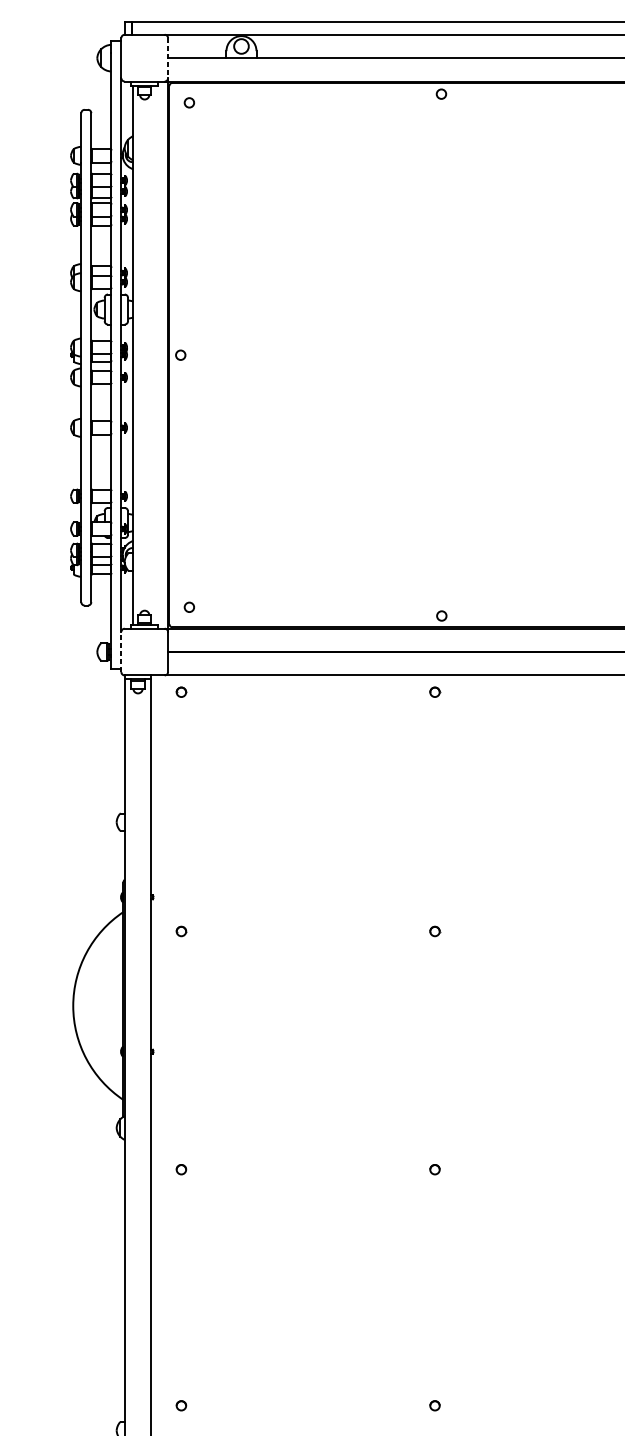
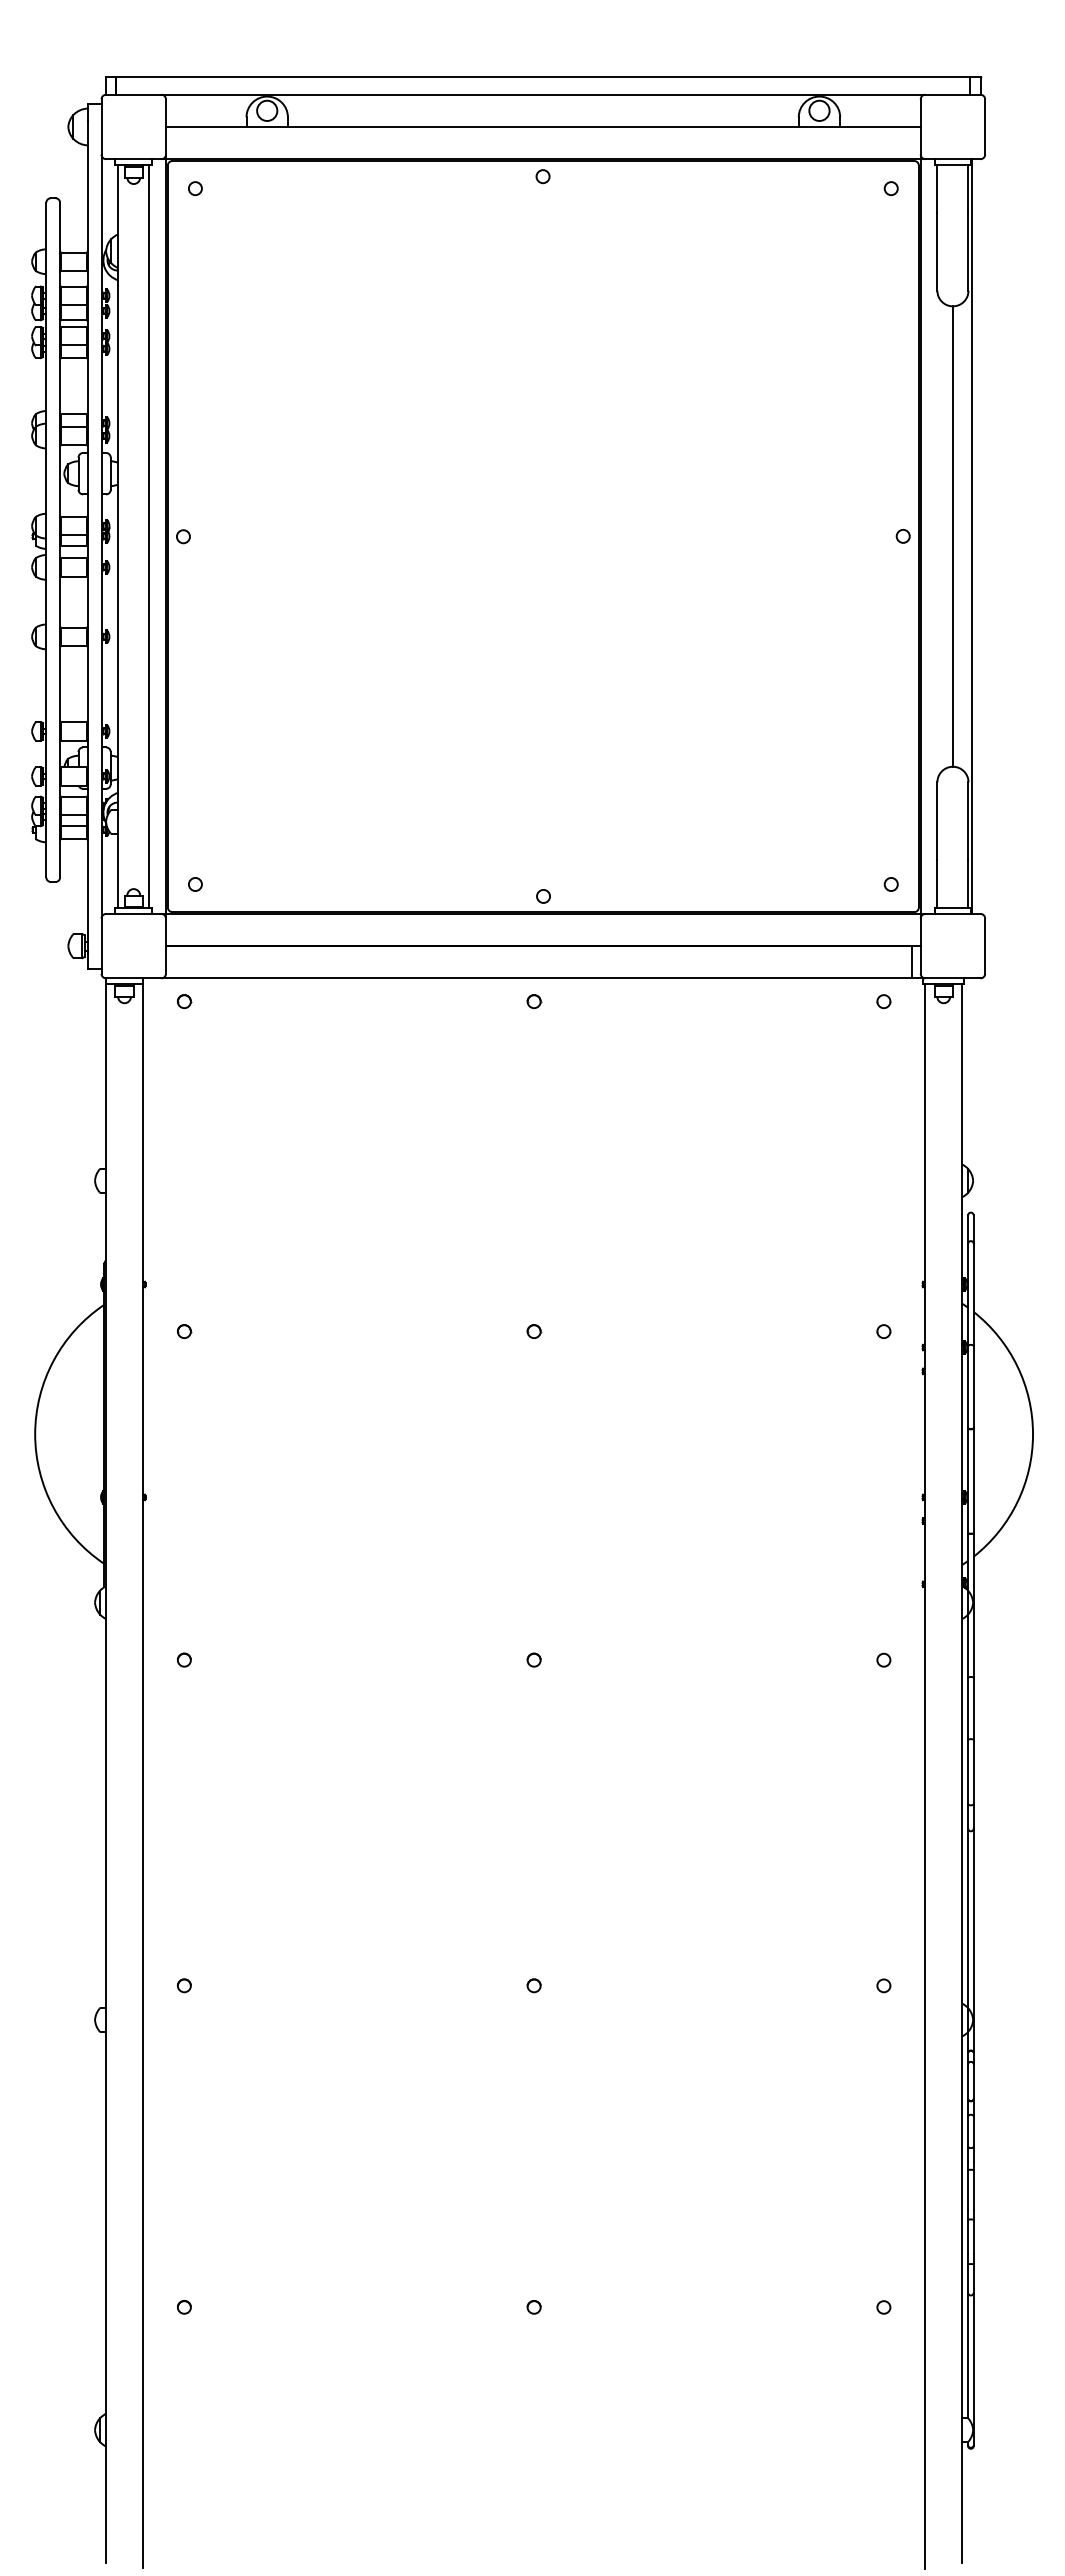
line: (167, 57) -> (165, 126), dashed -> solid
line: (156, 355) -> (149, 536), added
line: (121, 652) -> (101, 946), dashed -> solid

